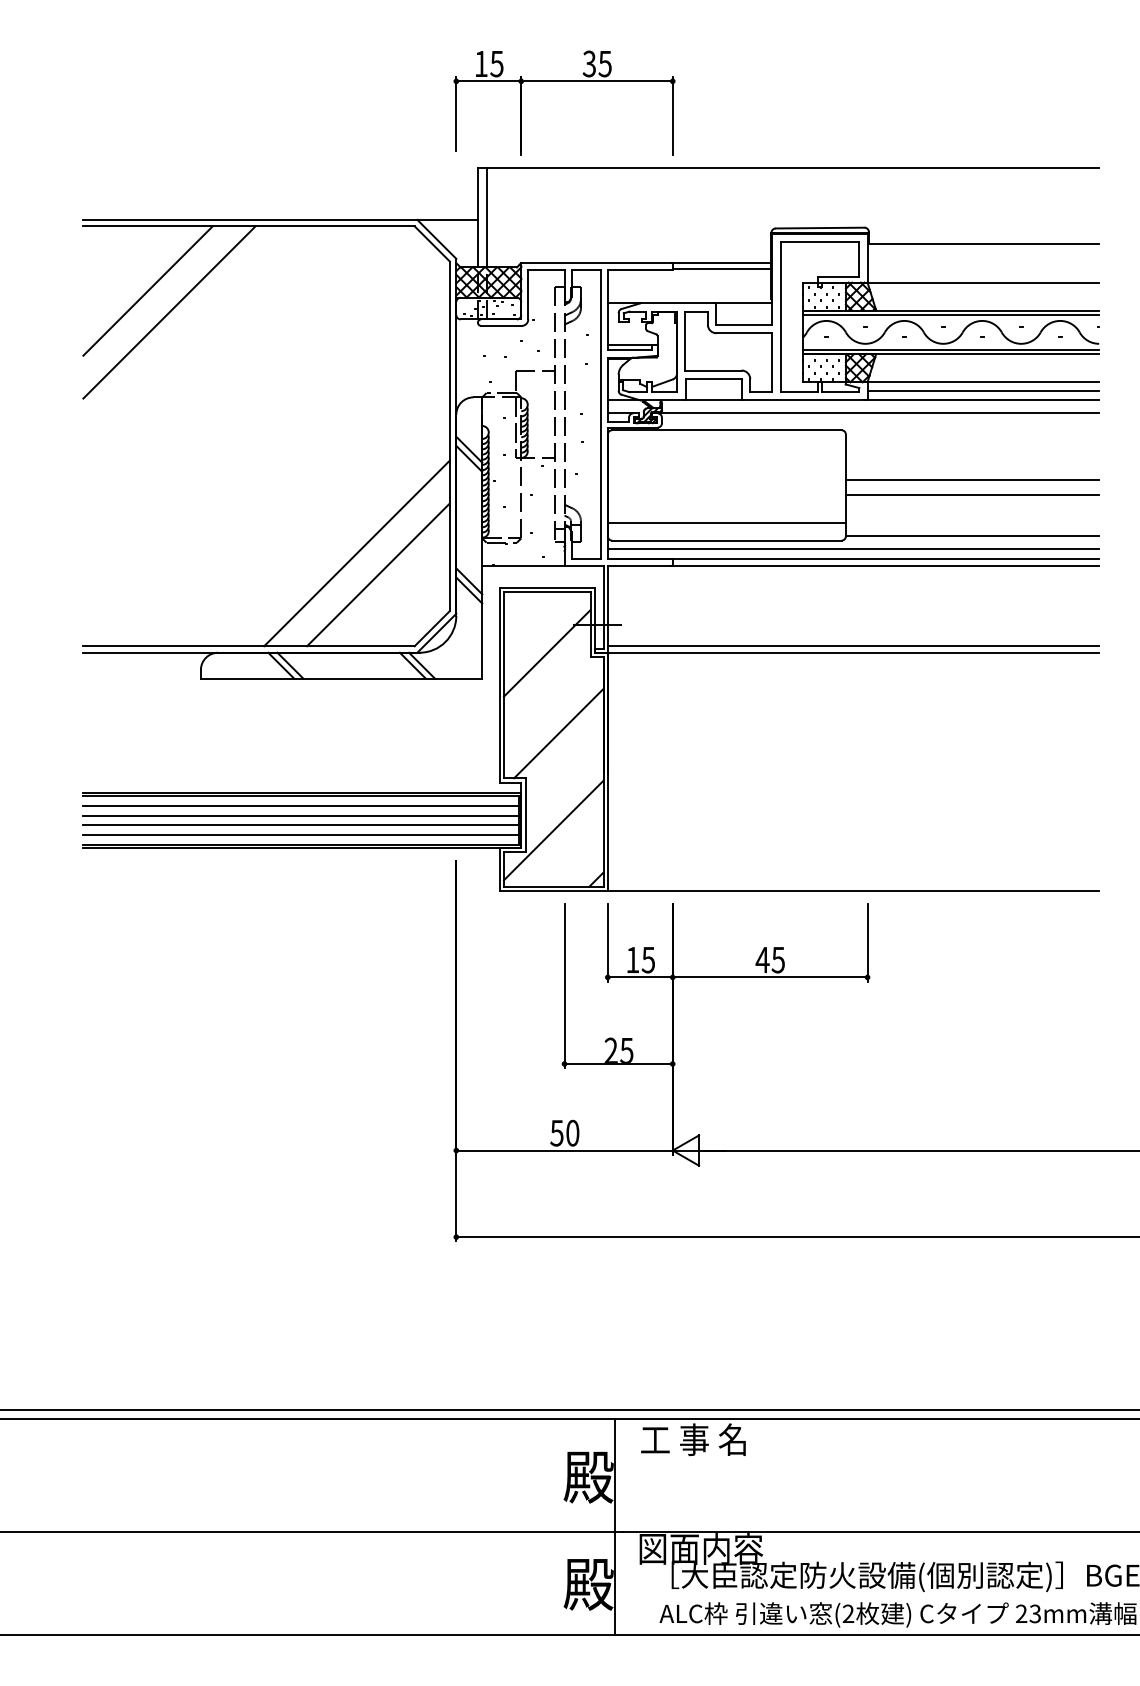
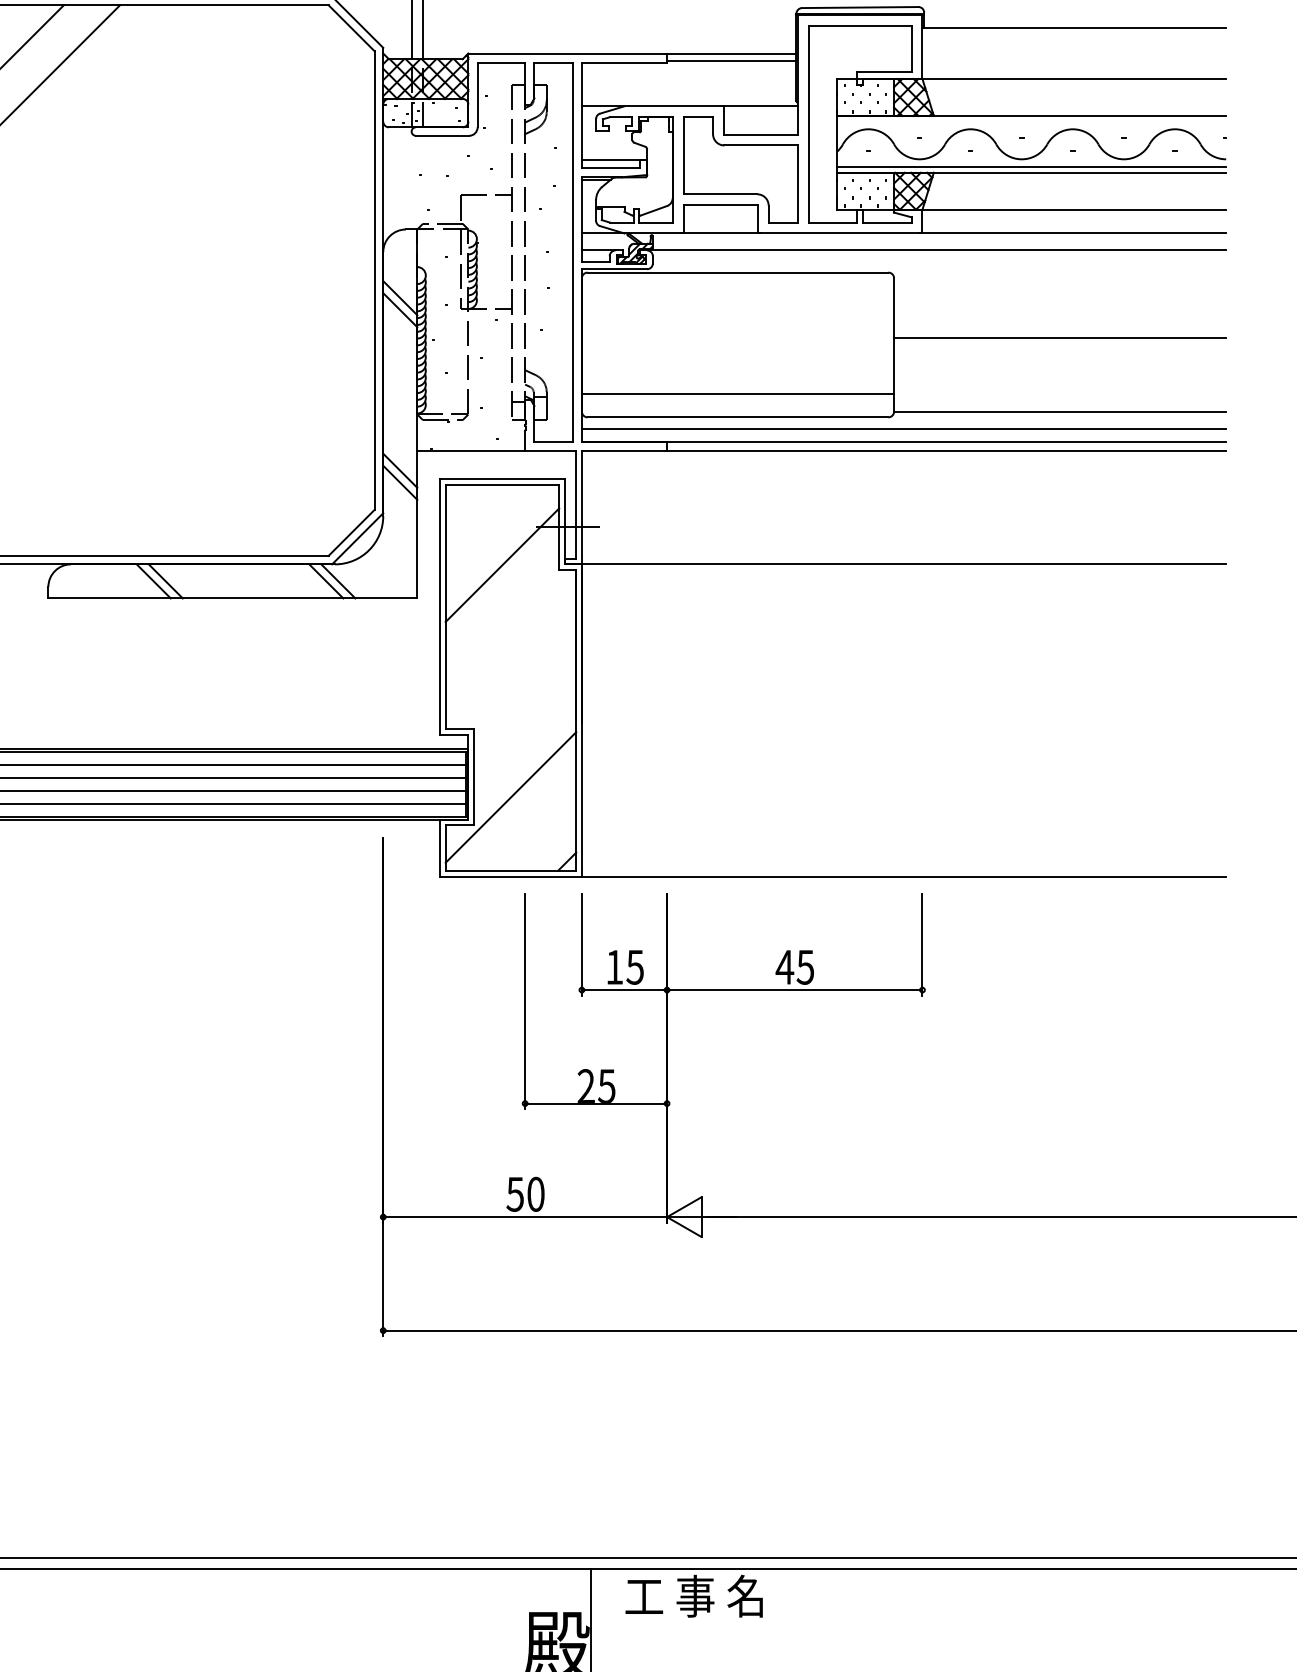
line: (950, 315) -> (1031, 122), removed
line: (983, 390) -> (1074, 220), removed
line: (972, 495) -> (1060, 358), removed
line: (356, 553) -> (252, 434), removed
line: (378, 574) -> (281, 461), removed
line: (853, 646) -> (904, 556), removed
line: (558, 733) -> (517, 670), removed

